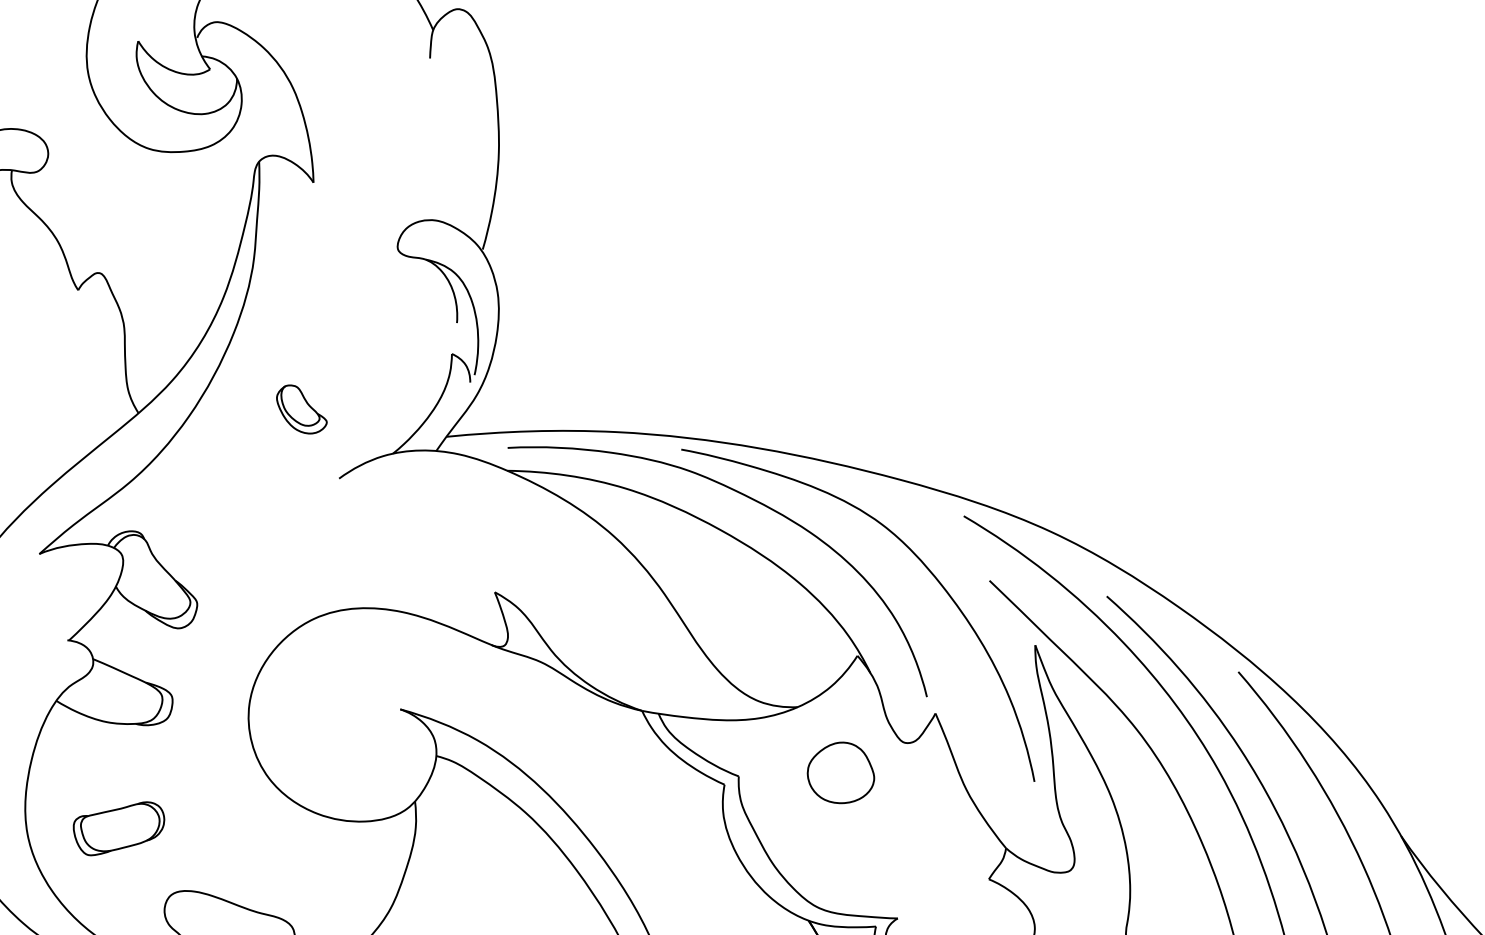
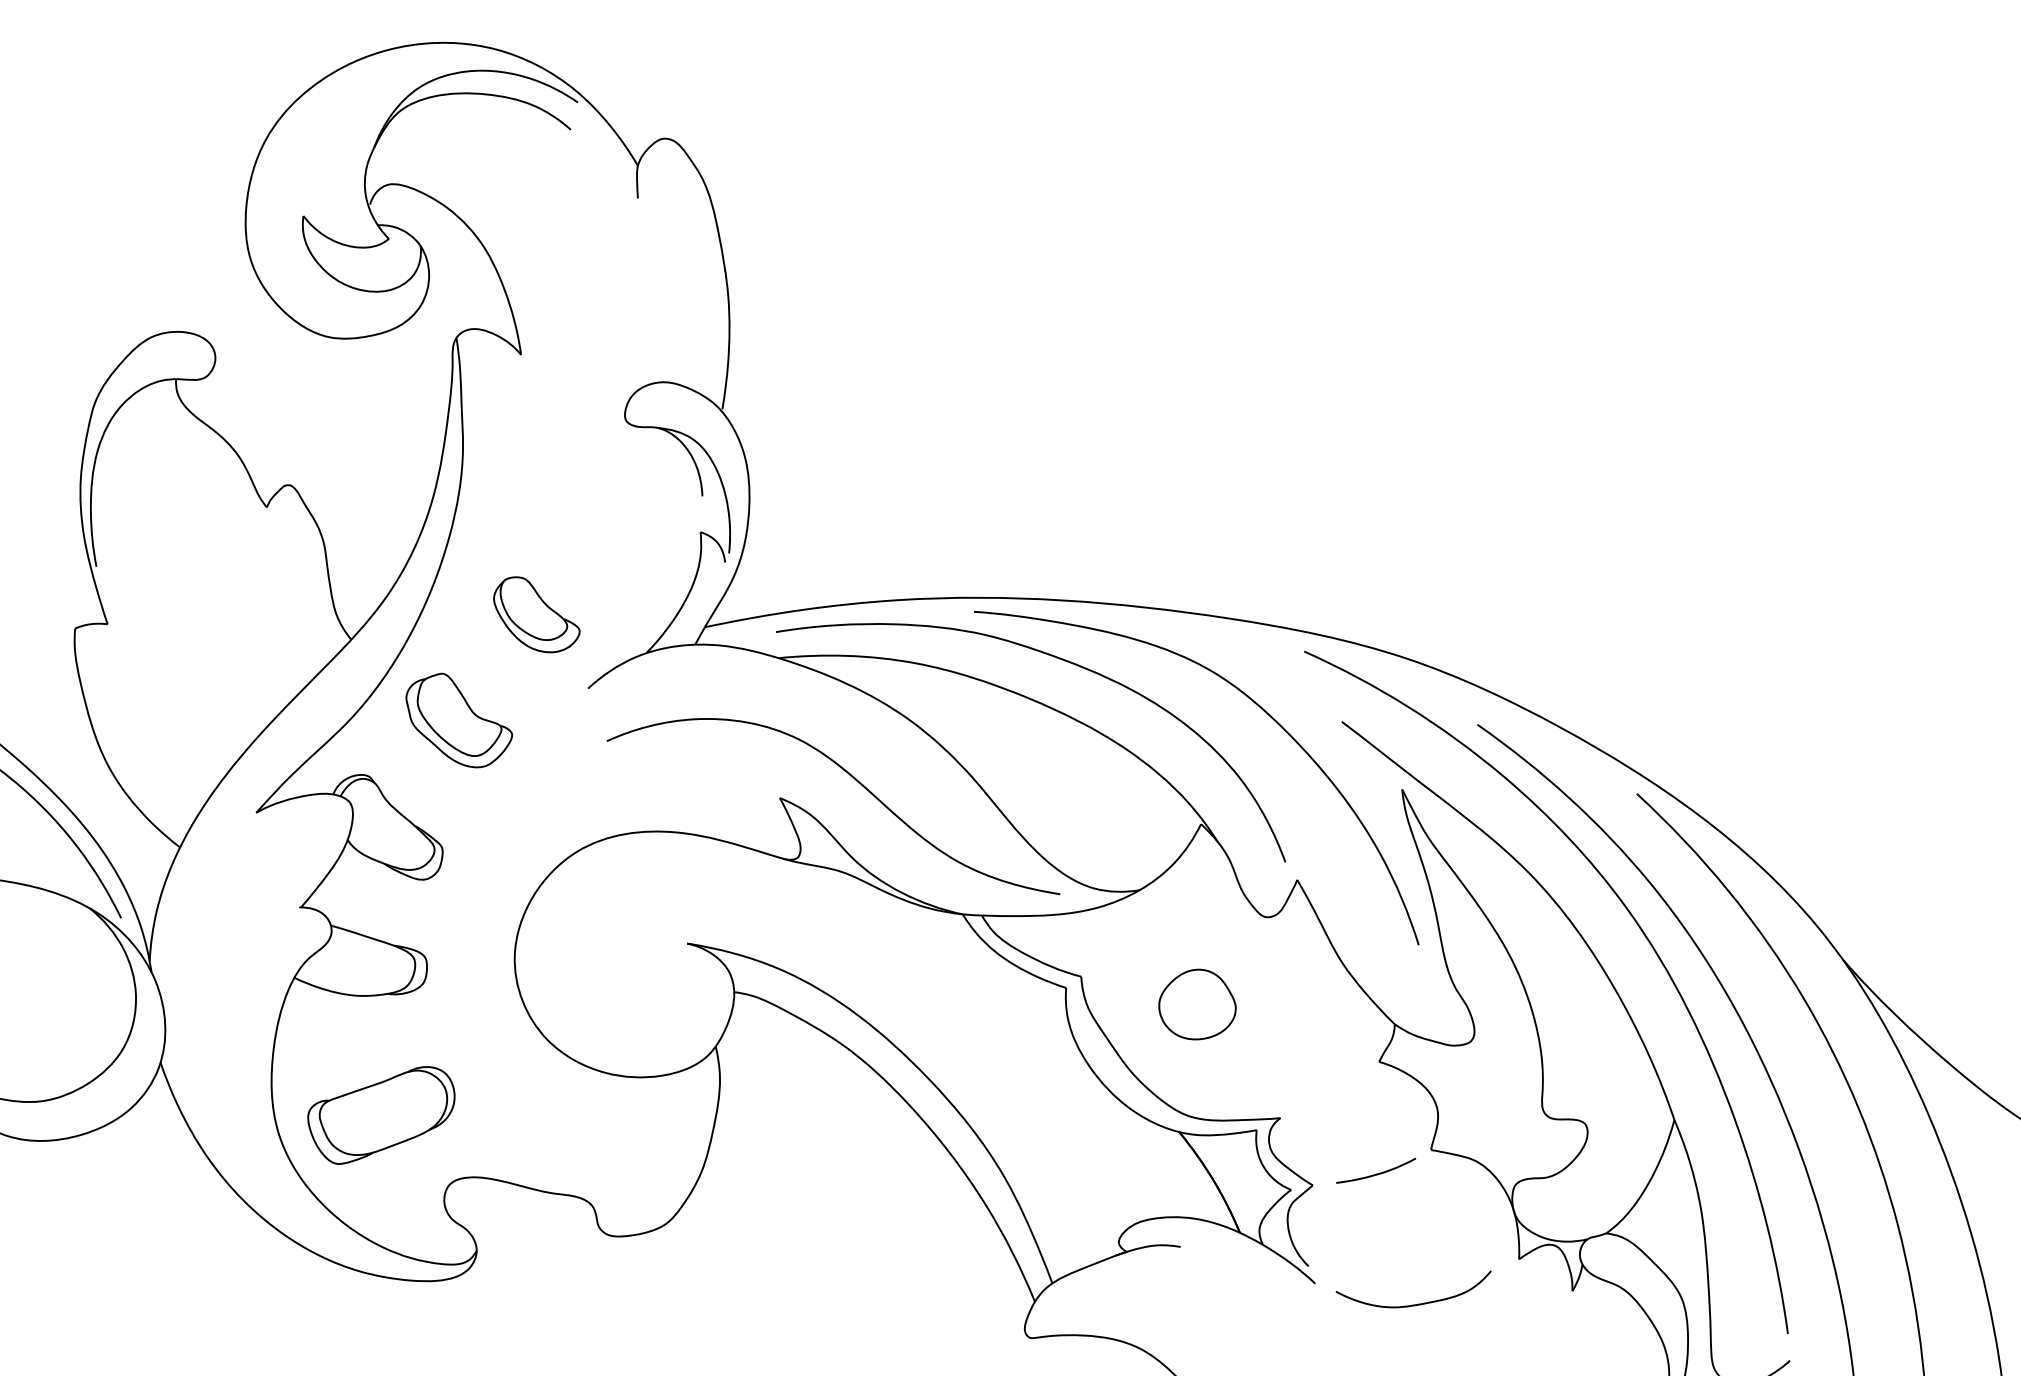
part: (301, 409) -> (536, 614), size x1.43
part: (223, 493) -> (458, 720), added
curve: (563, 586) -> (857, 782), added
part: (841, 772) -> (1197, 1004), moved
part: (118, 828) -> (381, 1115), size x1.43

